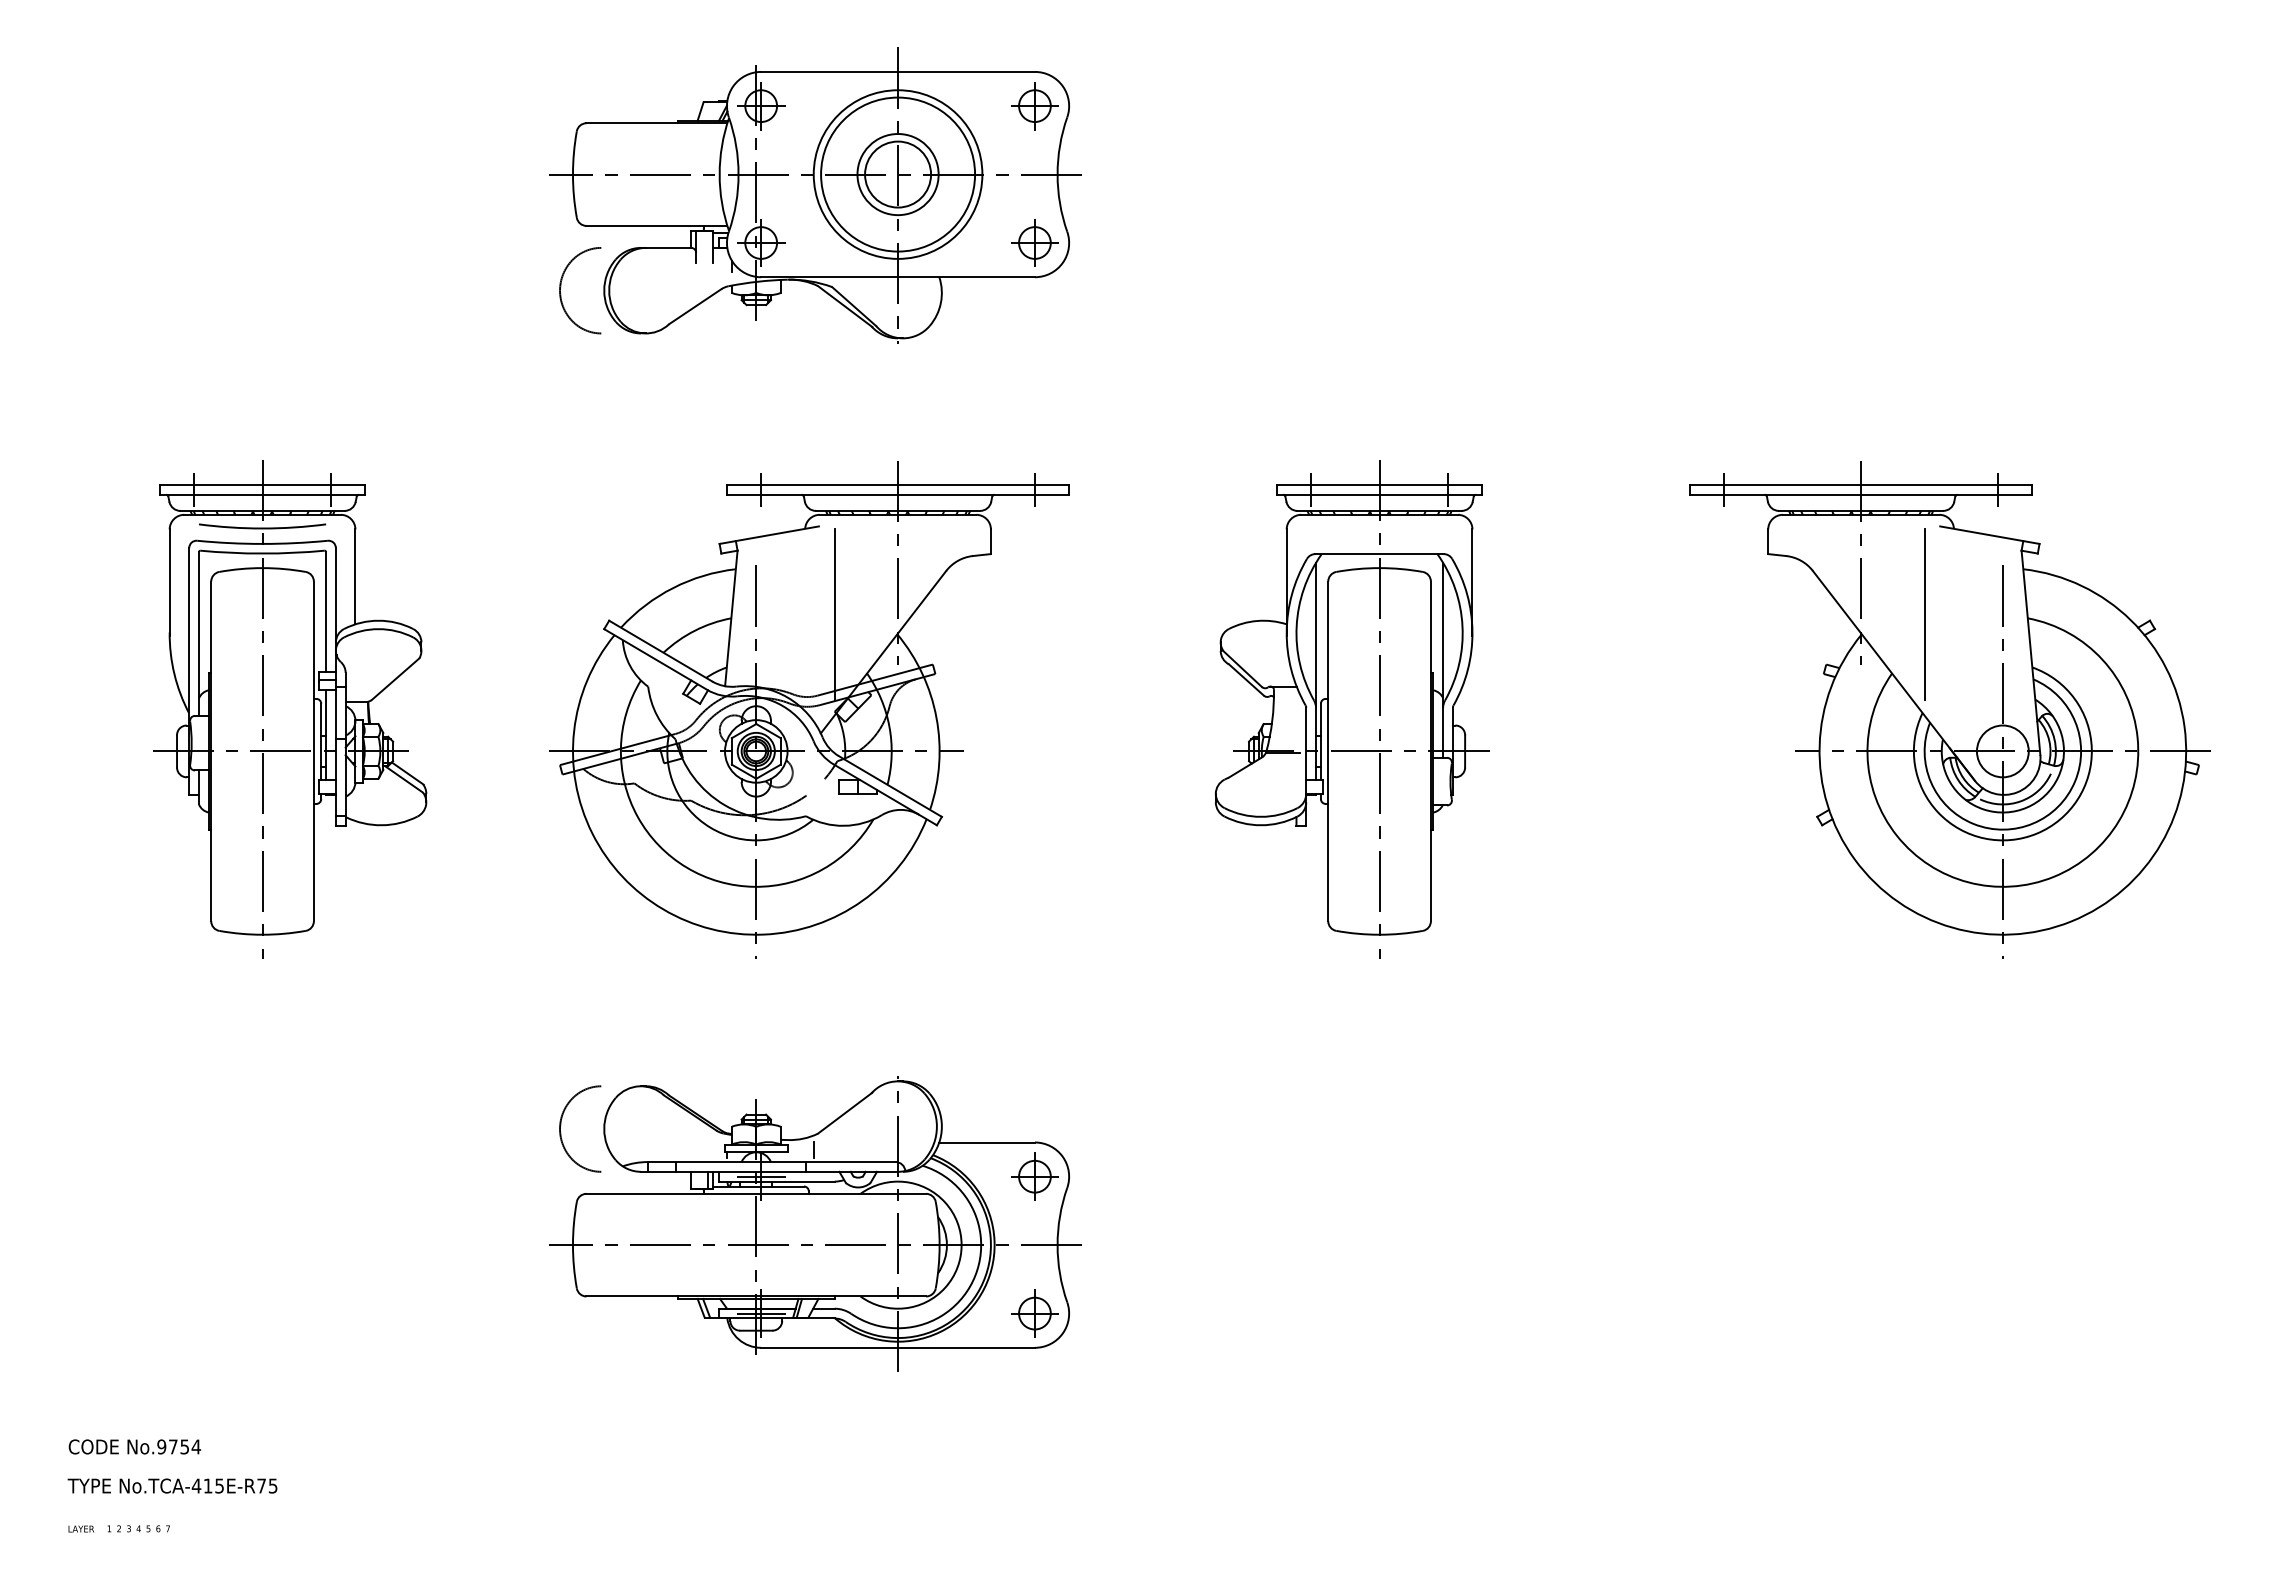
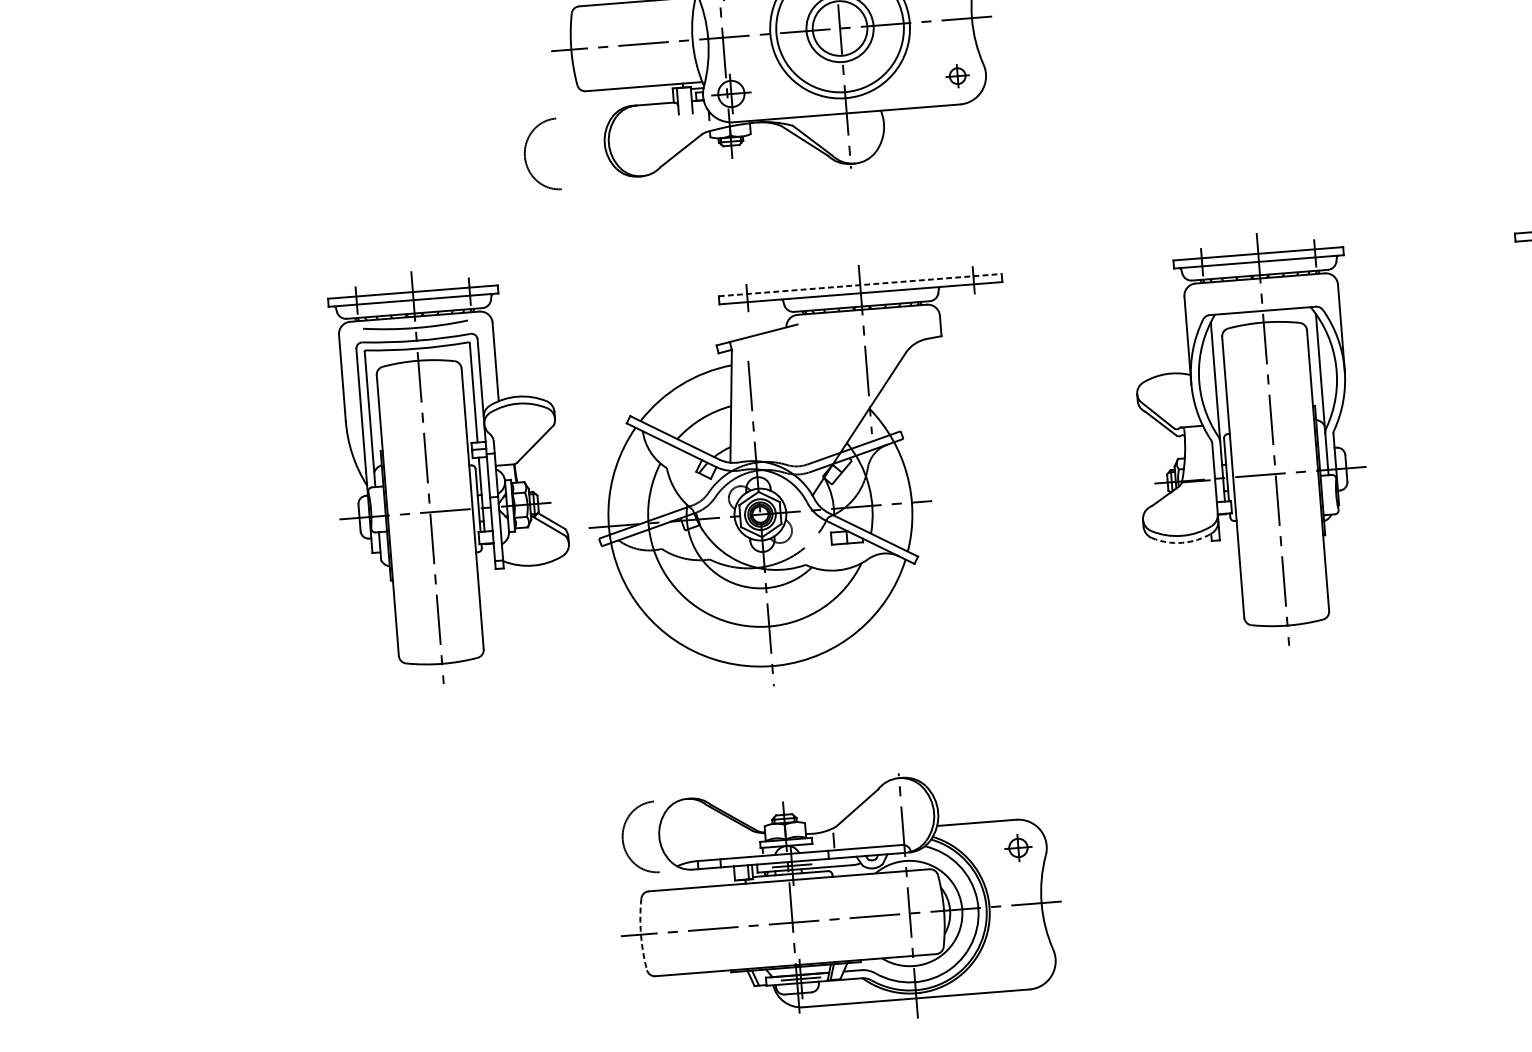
part: (1034, 242) -> (957, 75), size x0.6
part: (561, 286) -> (525, 153), moved
line: (898, 485) -> (860, 285), solid -> dashed
line: (834, 614) -> (816, 396), removed
part: (290, 709) -> (450, 475), moved
arc: (1261, 825) -> (1182, 542), solid -> dashed
part: (1034, 1176) -> (1018, 847), size x0.7
arc: (572, 1245) -> (640, 934), solid -> dashed
part: (1034, 1313) -> (1026, 961), removed

